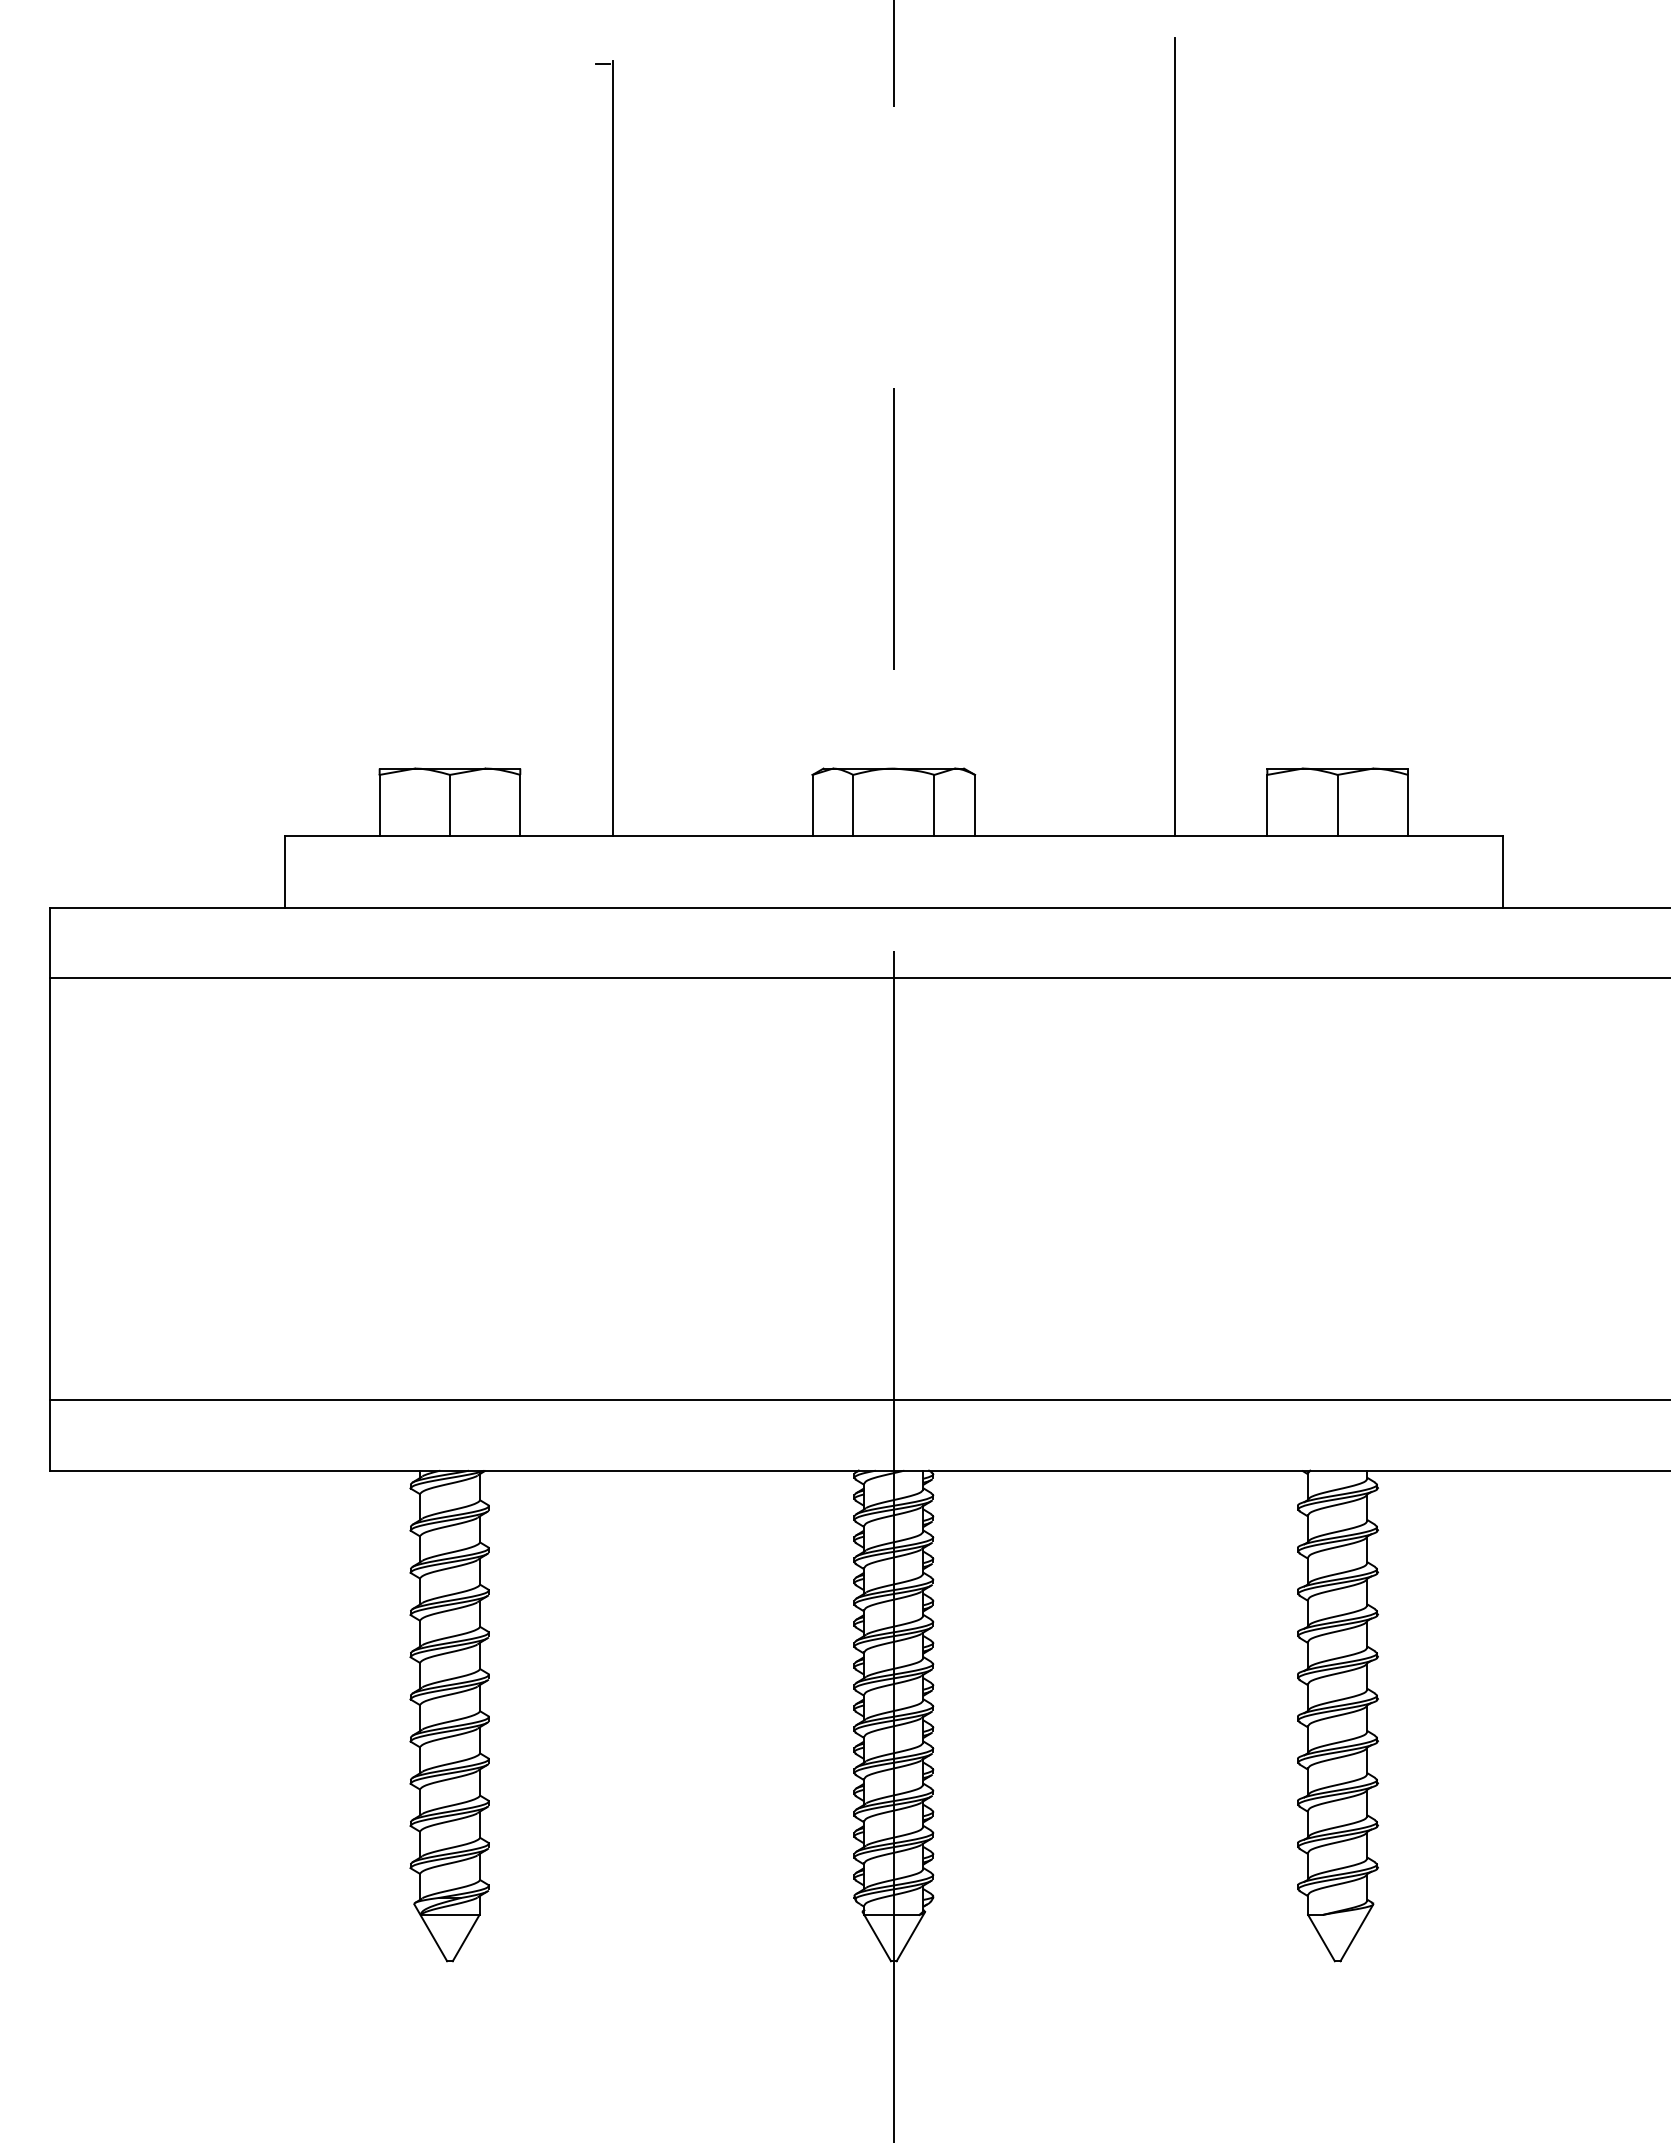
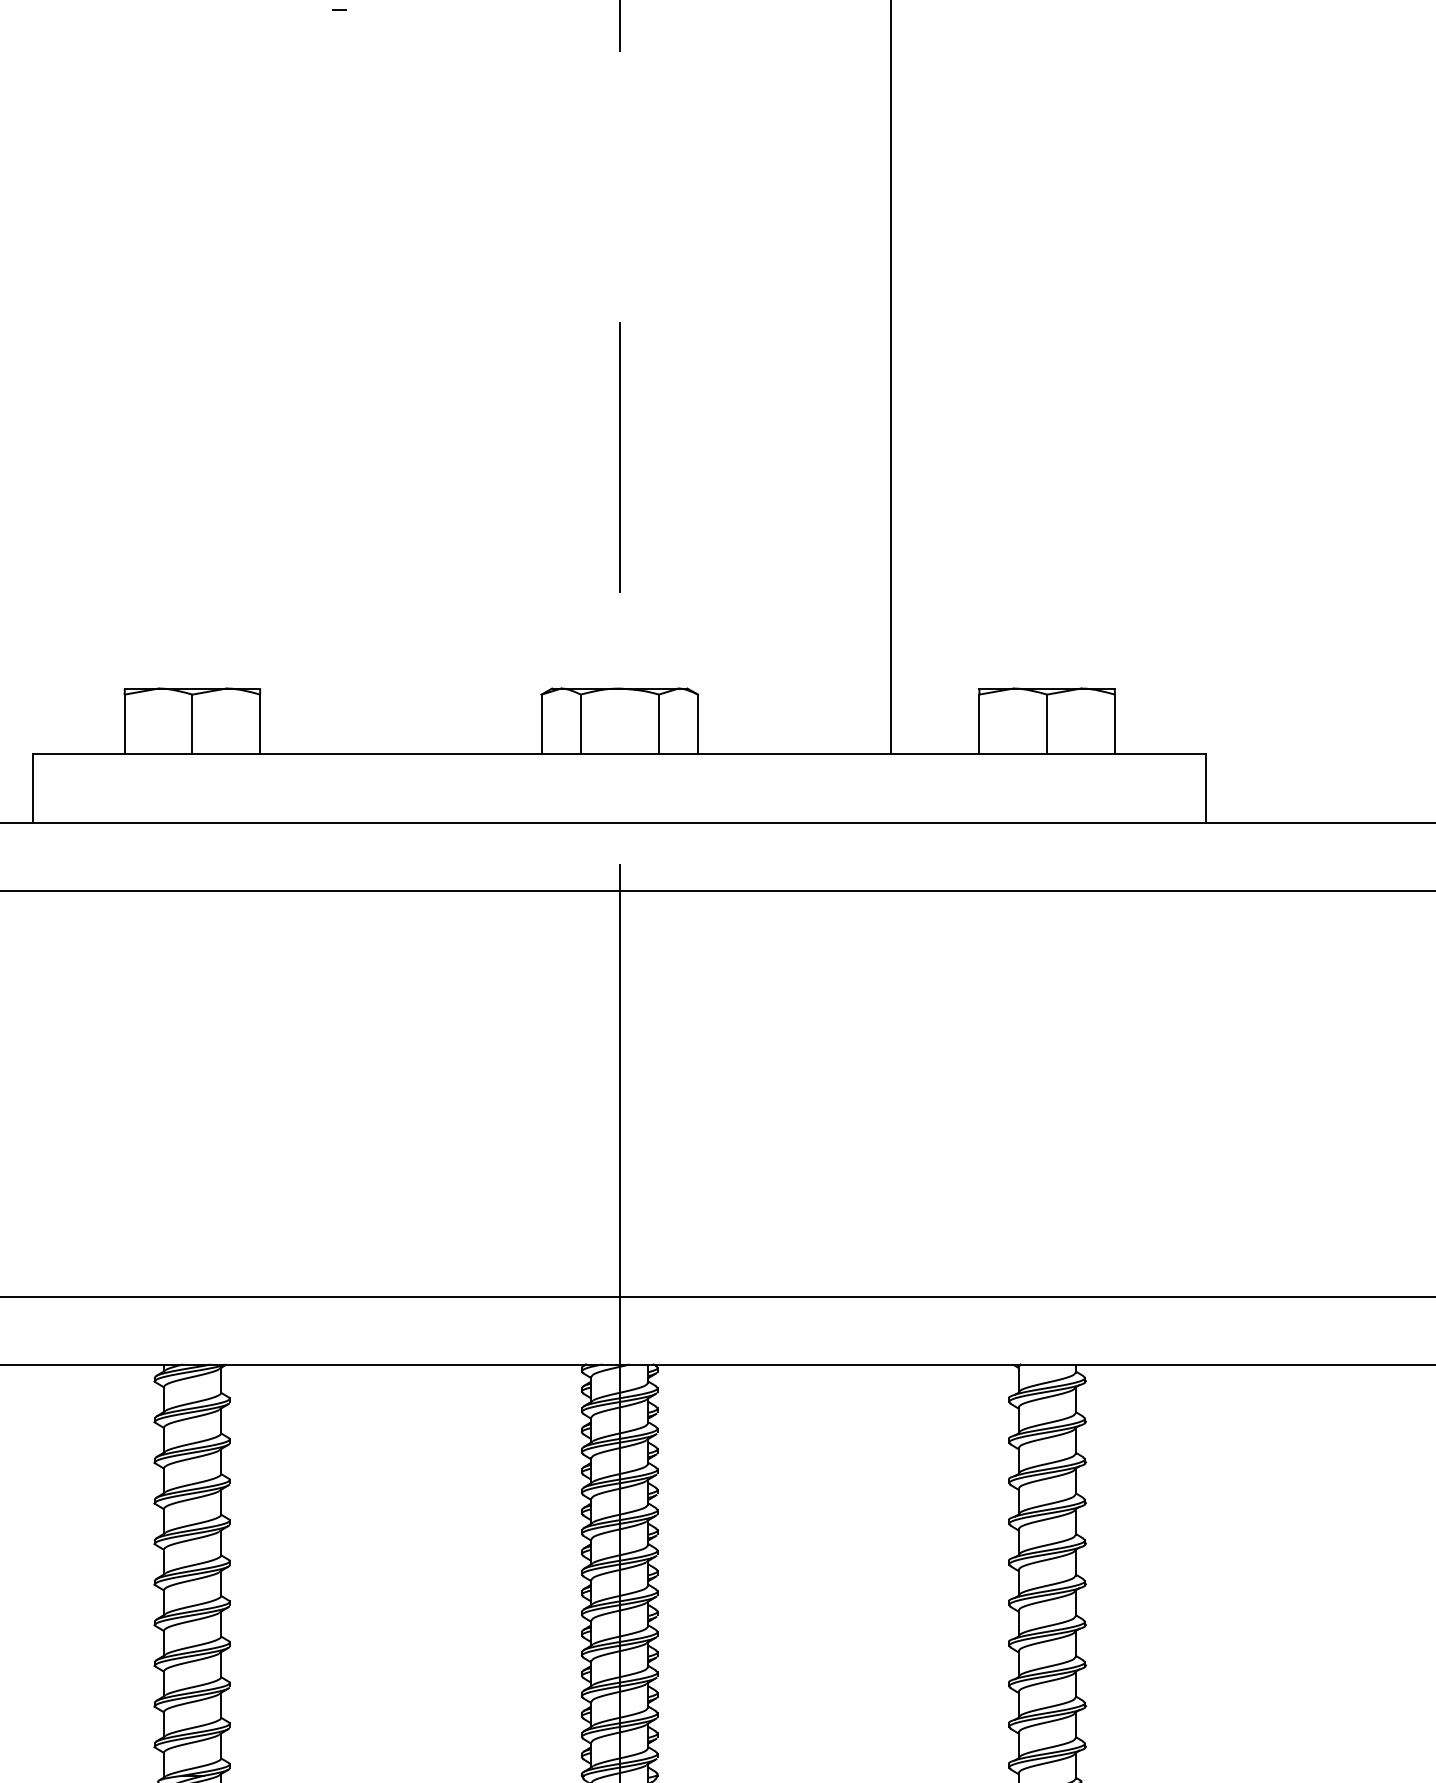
line: (612, 448) -> (348, 380), removed

